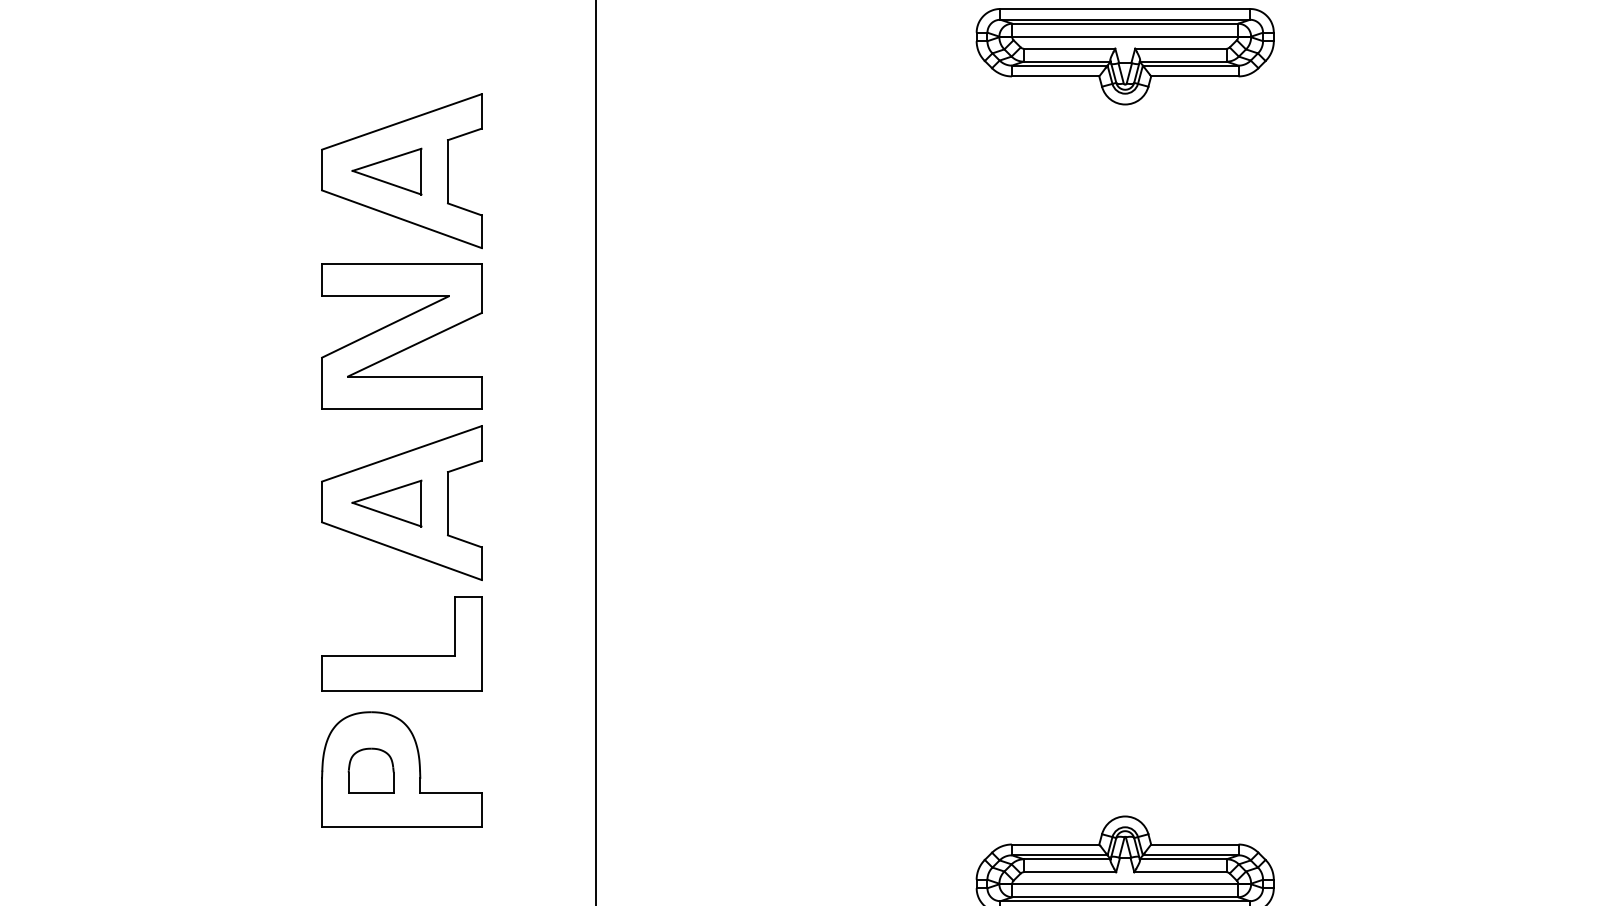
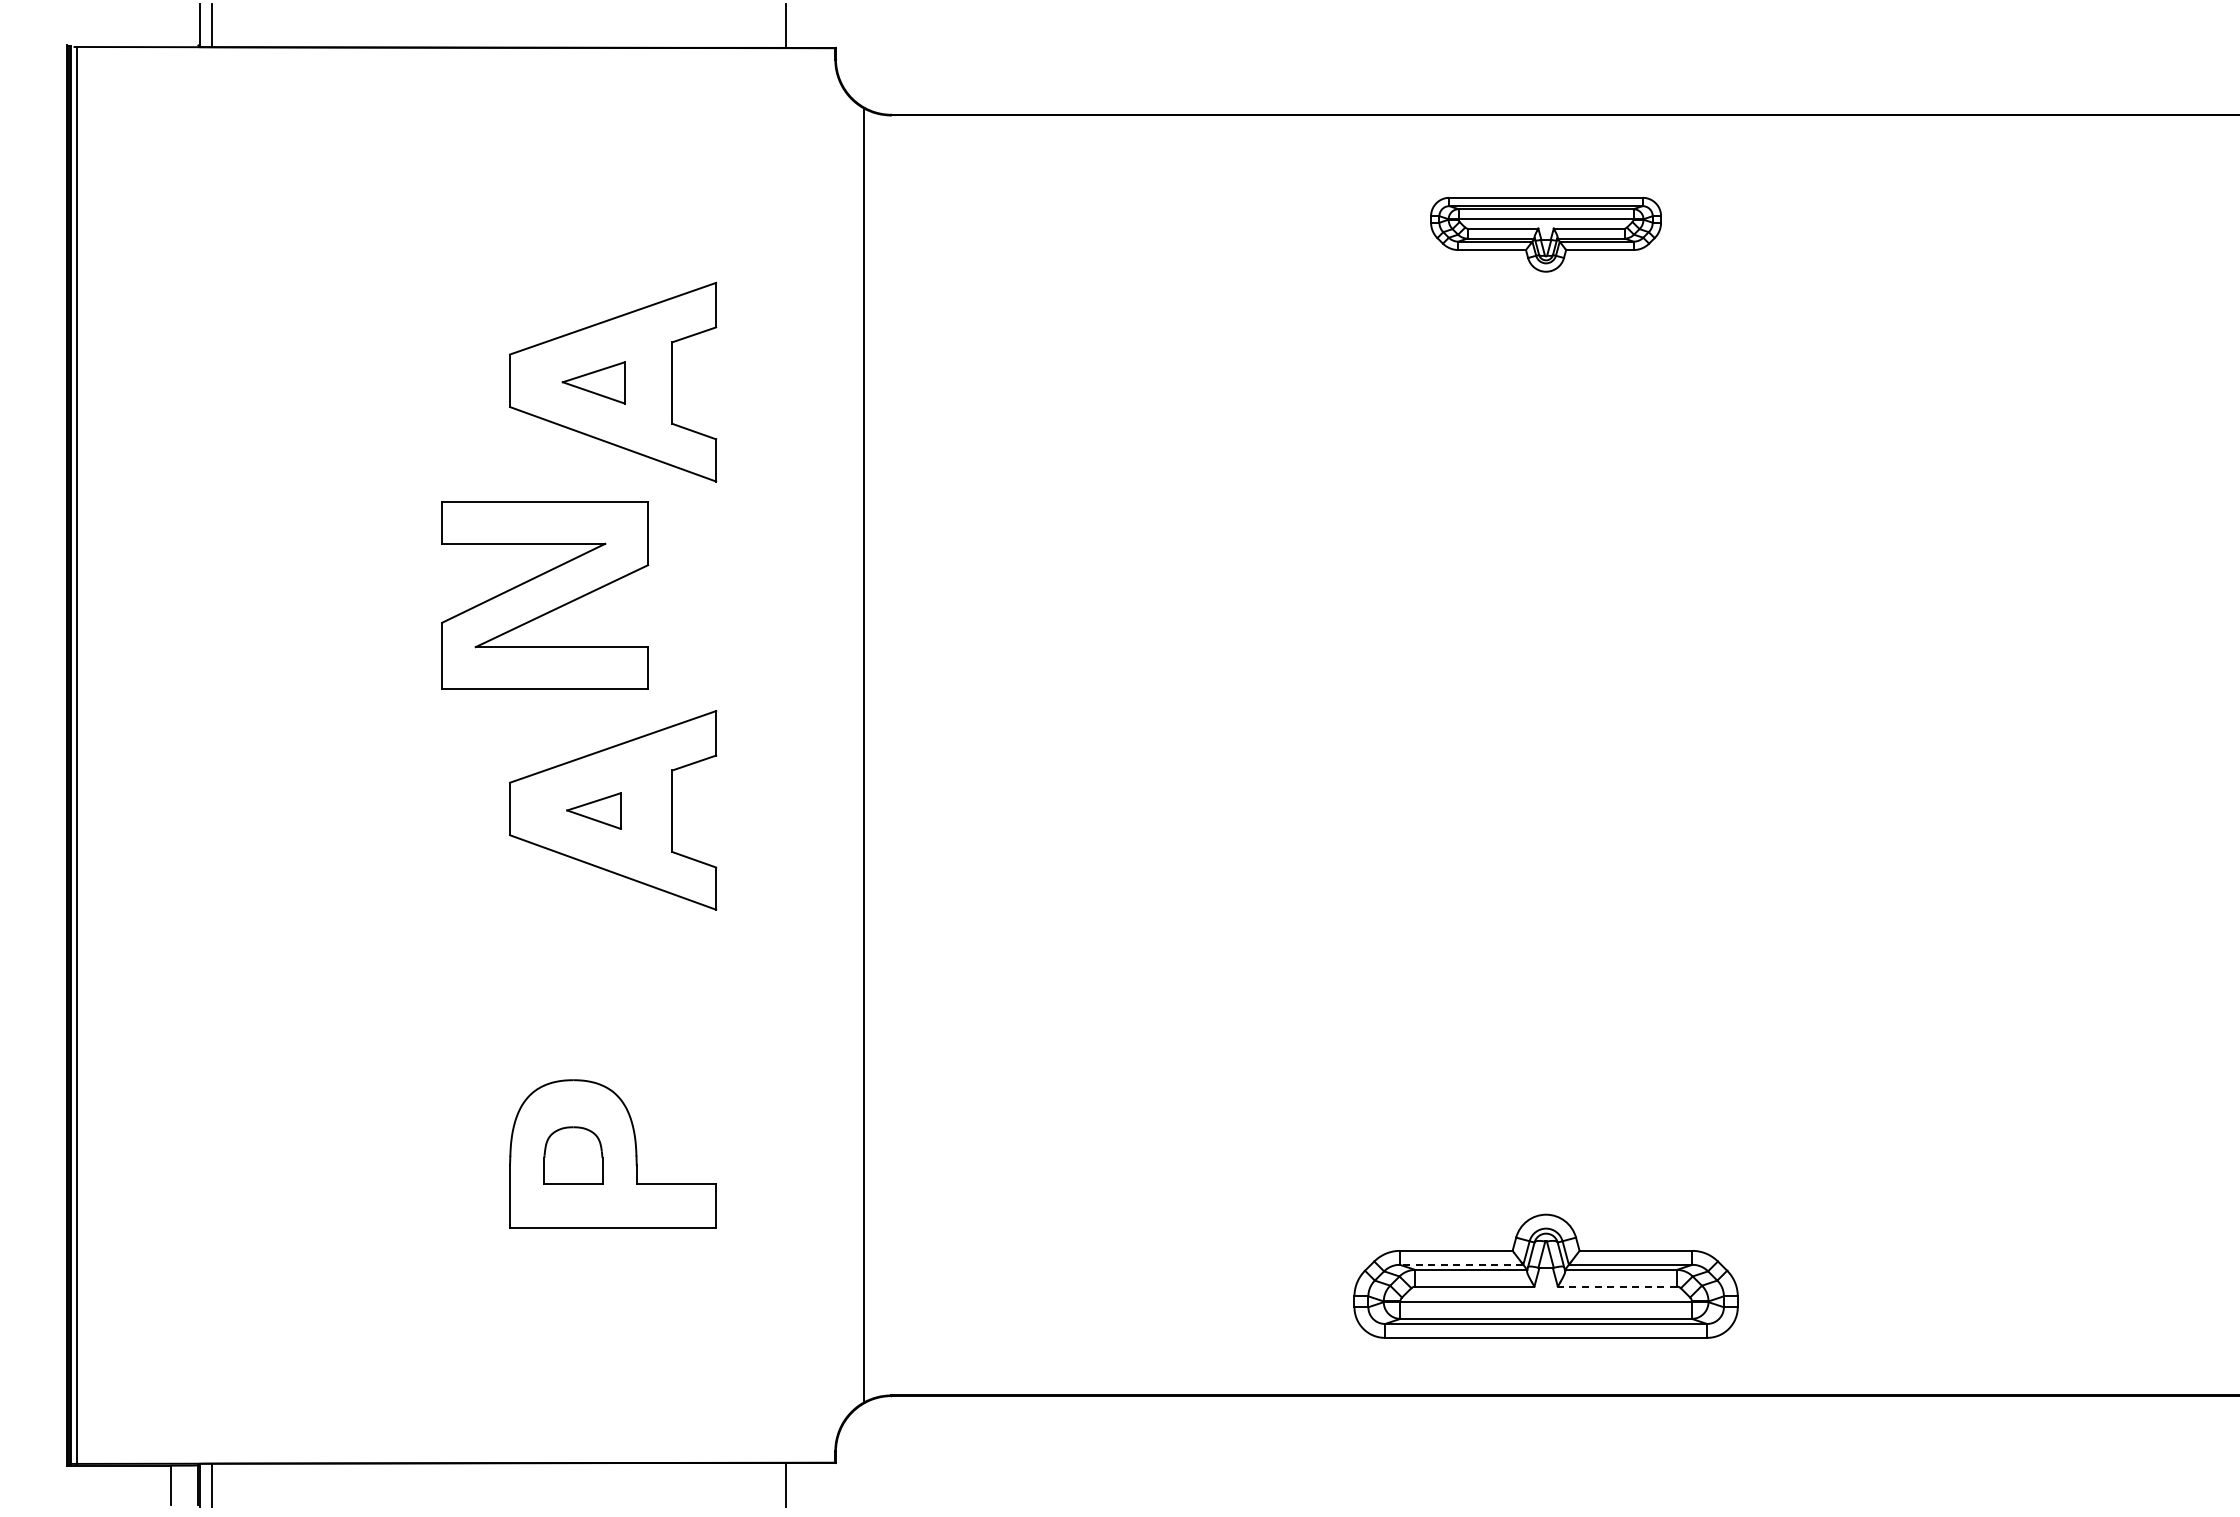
part: (1124, 56) -> (1545, 234), size x0.6
part: (386, 171) -> (593, 382), size x0.7
part: (402, 336) -> (545, 595), moved
part: (386, 503) -> (593, 810), size x0.6
part: (401, 655) -> (612, 1007), removed
line: (1059, 855) -> (1461, 1264), solid -> dashed
line: (1180, 872) -> (1617, 1286), solid -> dashed

